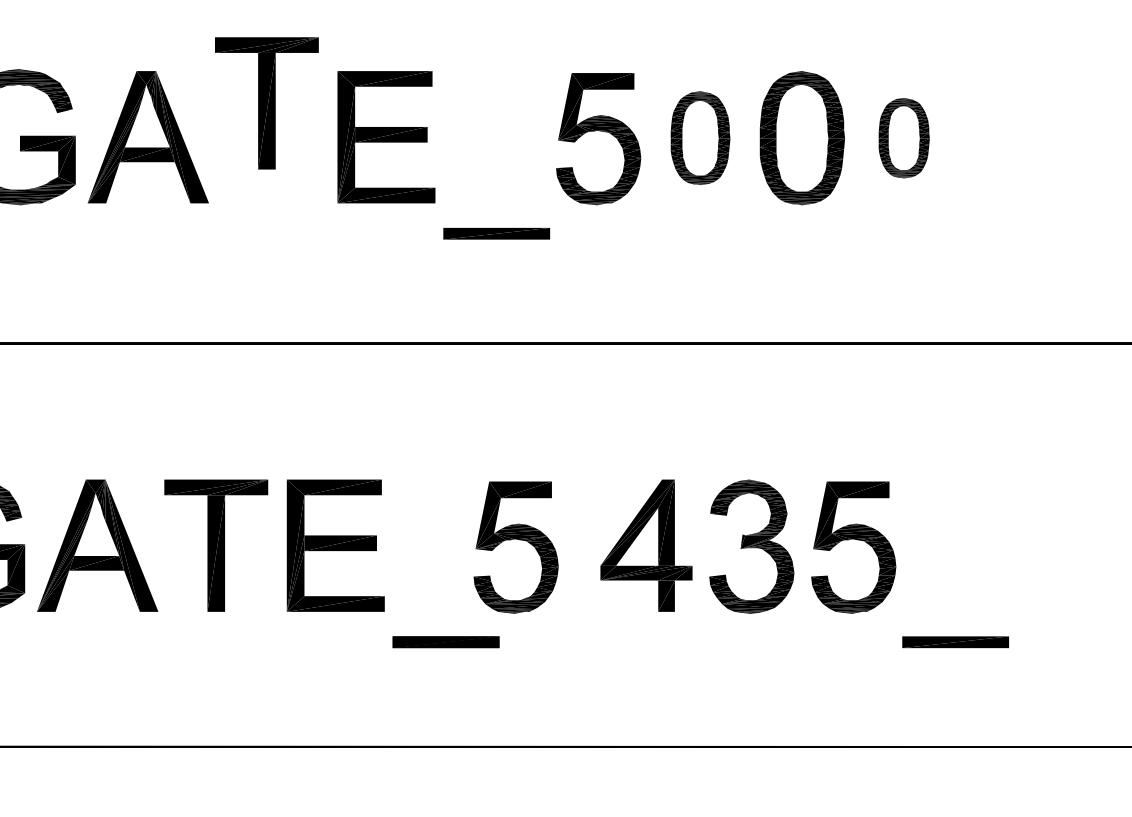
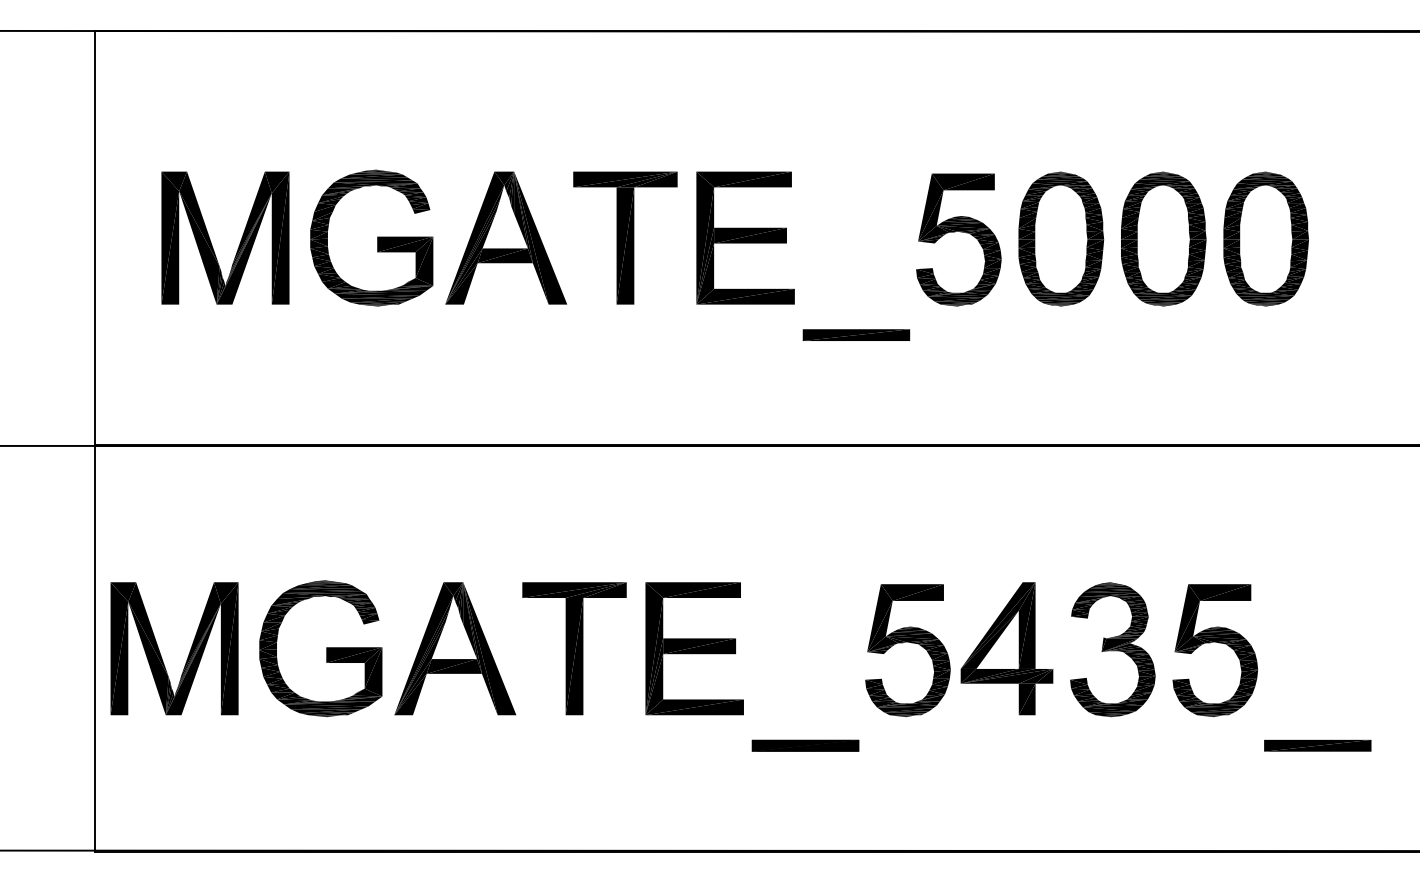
part: (266, 102) -> (625, 237), moved
part: (700, 137) -> (1061, 238), size x1.43
part: (903, 137) -> (1265, 238), size x1.67
part: (515, 539) -> (907, 642), moved

